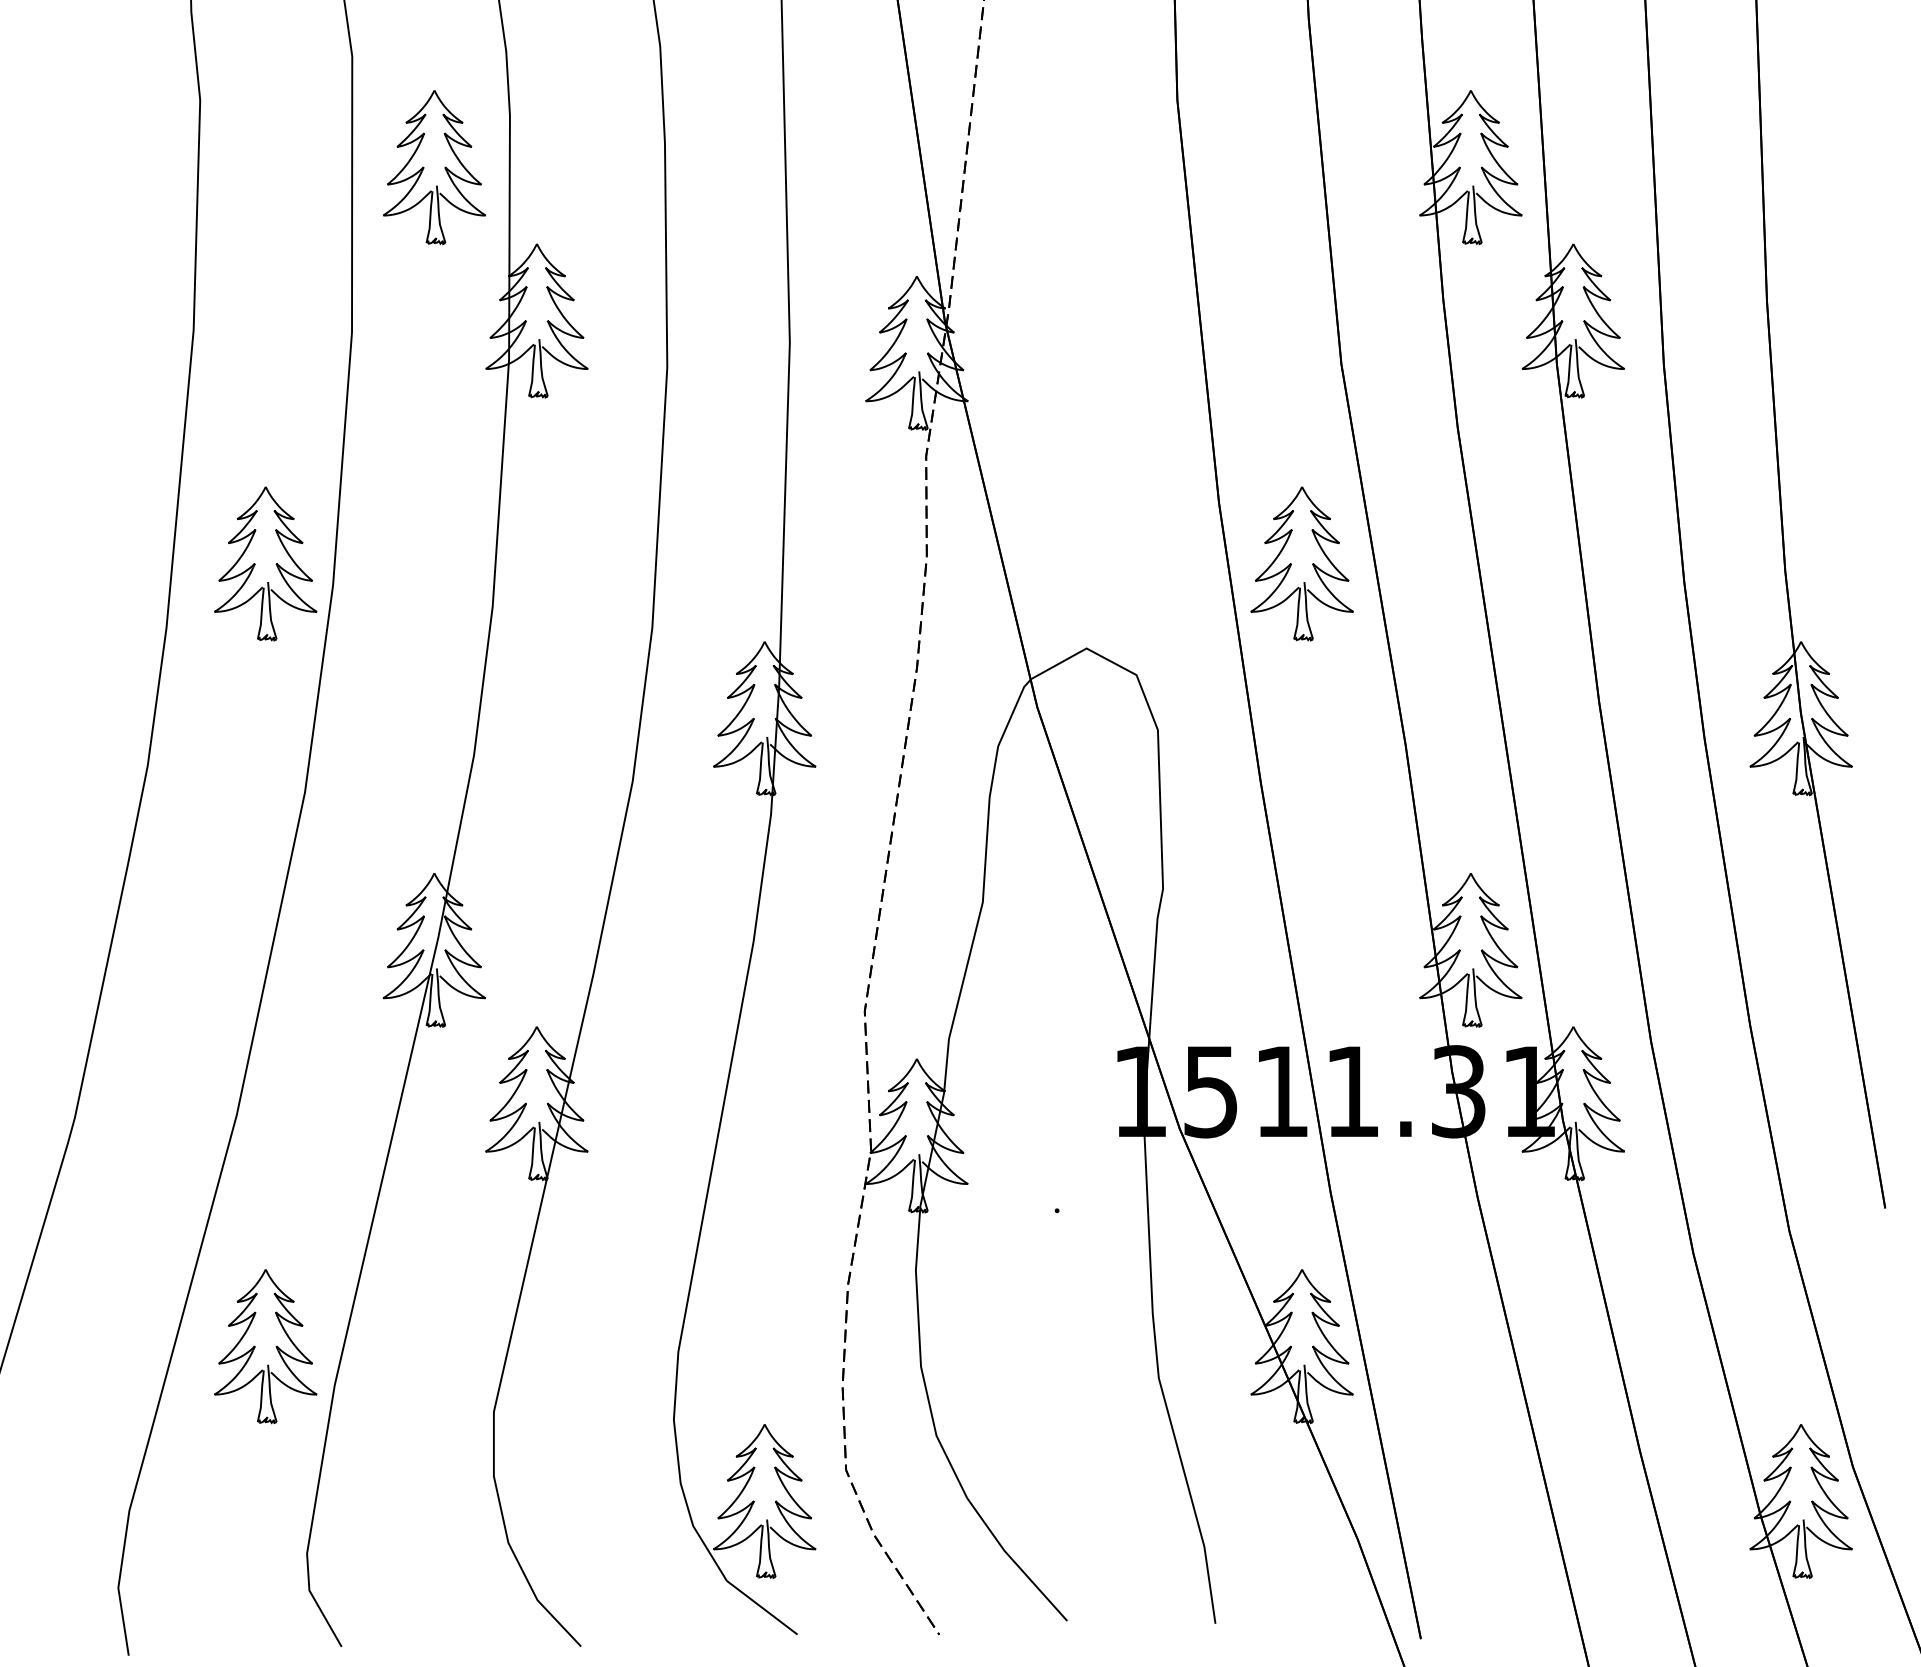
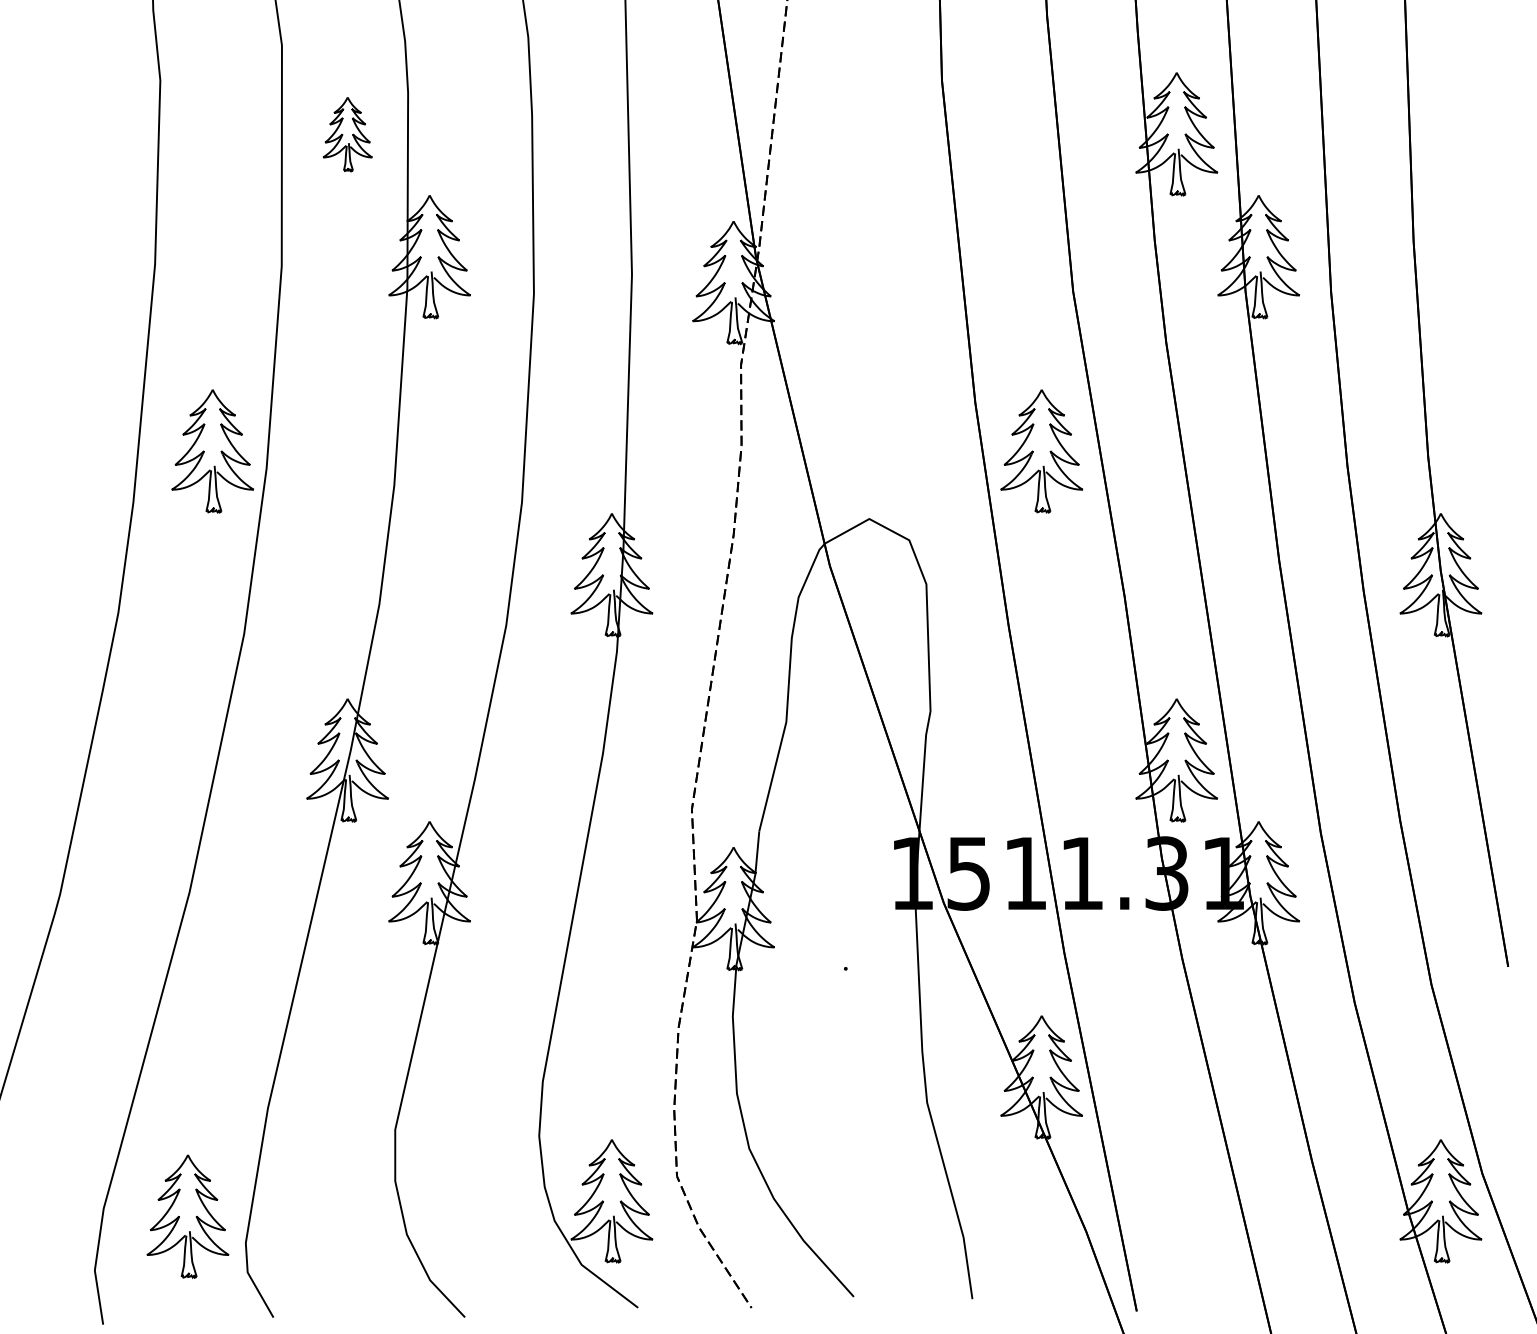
part: (434, 167) -> (347, 134), size x0.6
part: (265, 1346) -> (187, 1216), moved

